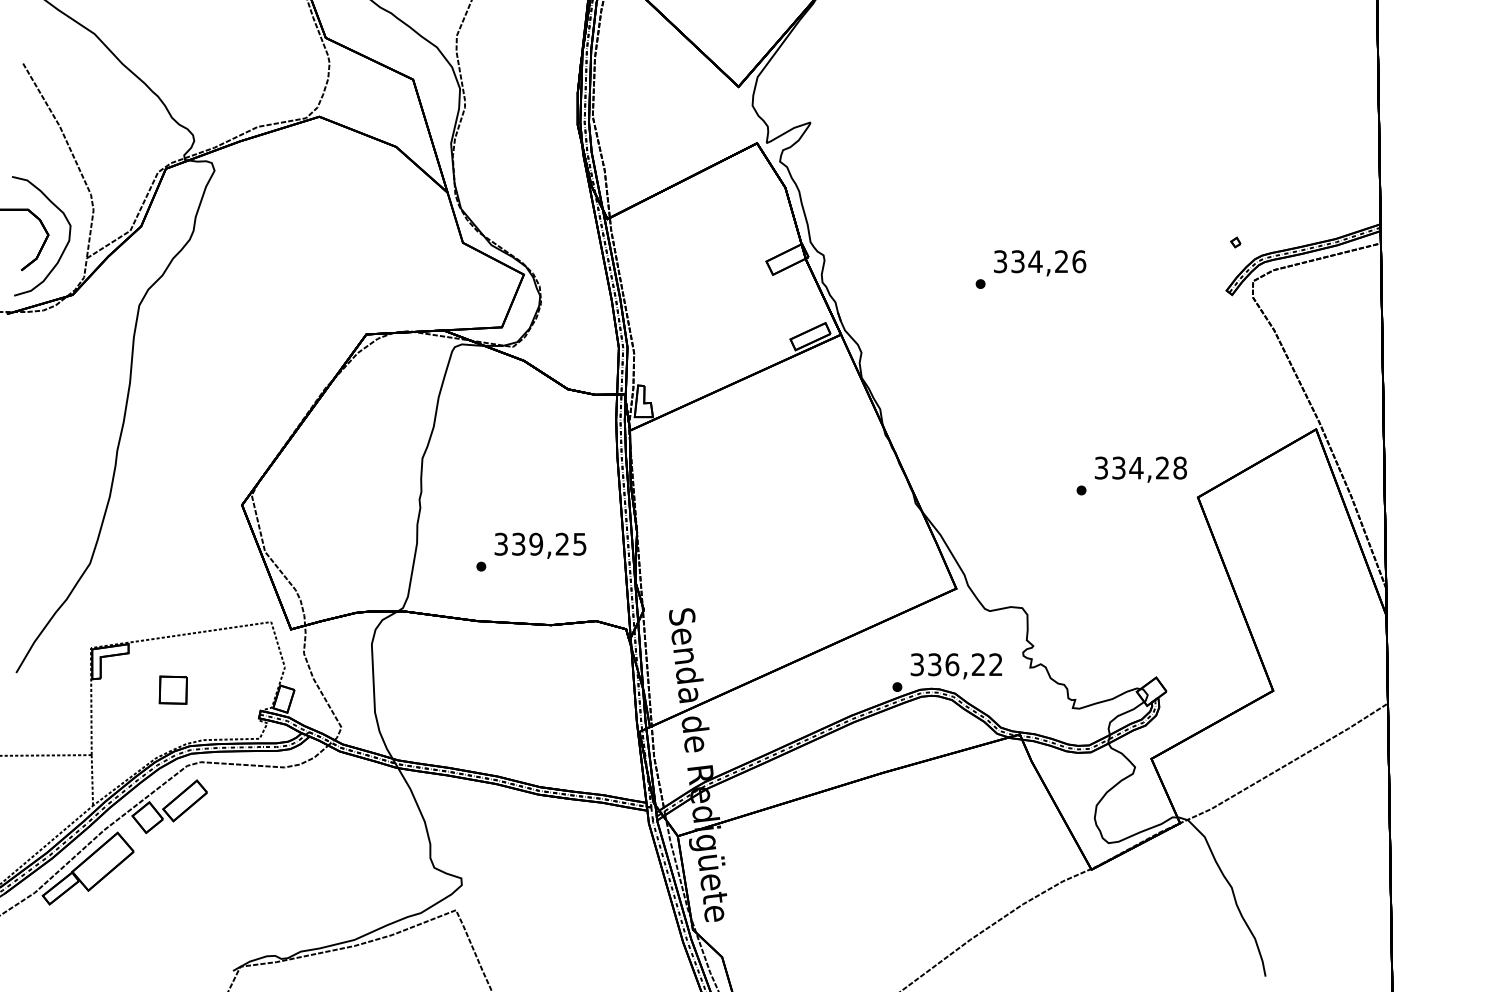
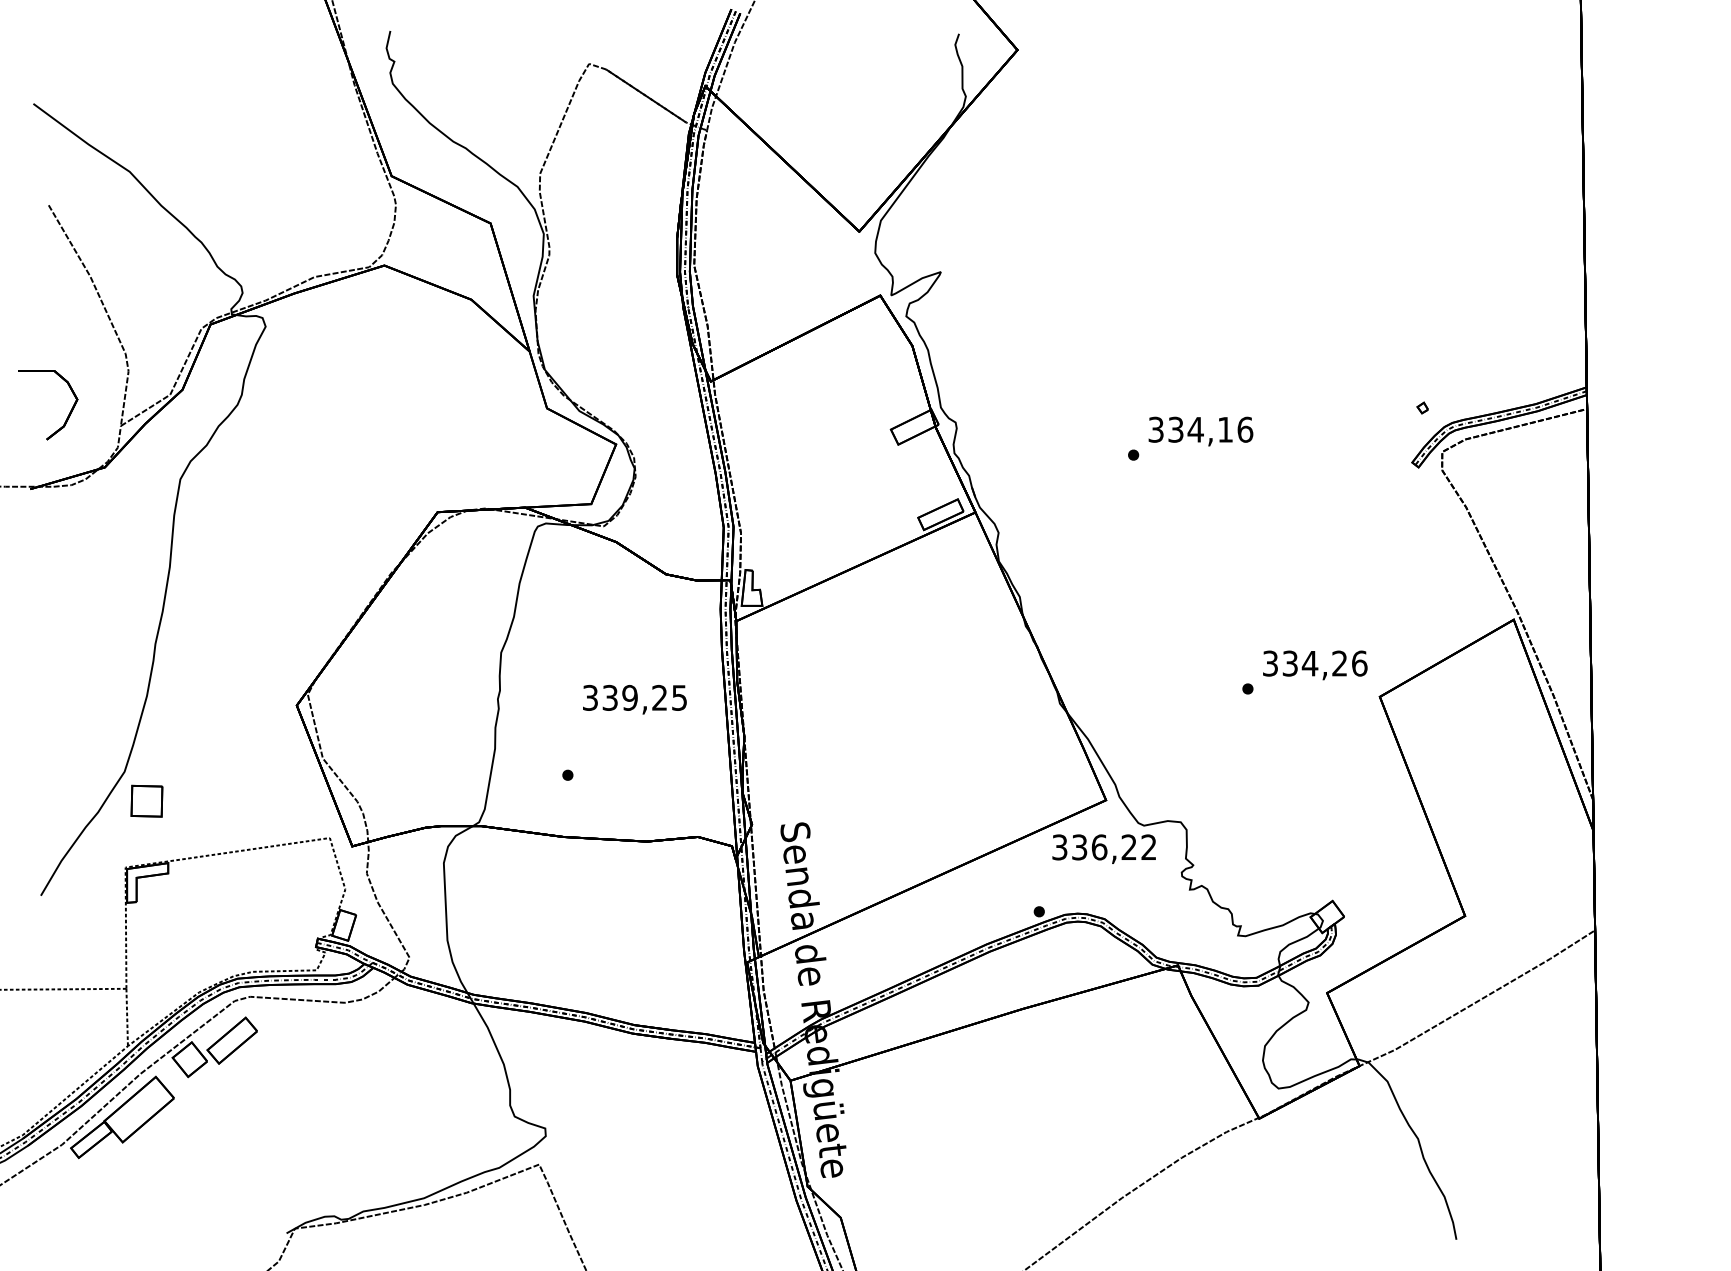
curve: (64, 248) -> (95, 414), removed
text: (1061, 261) -> (1225, 429), 334,26 -> 334,16
text: (1180, 467) -> (1359, 663), 334,28 -> 334,26
text: (540, 545) -> (634, 699), moved
text: (955, 665) -> (1103, 848), moved
part: (172, 689) -> (146, 800), moved

